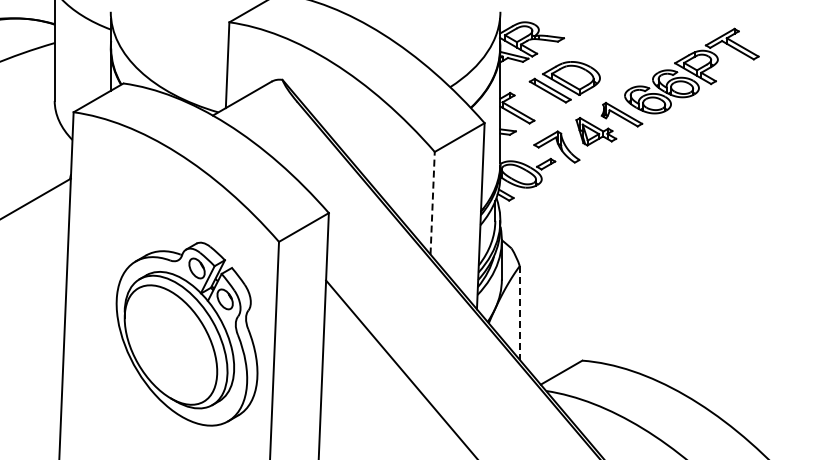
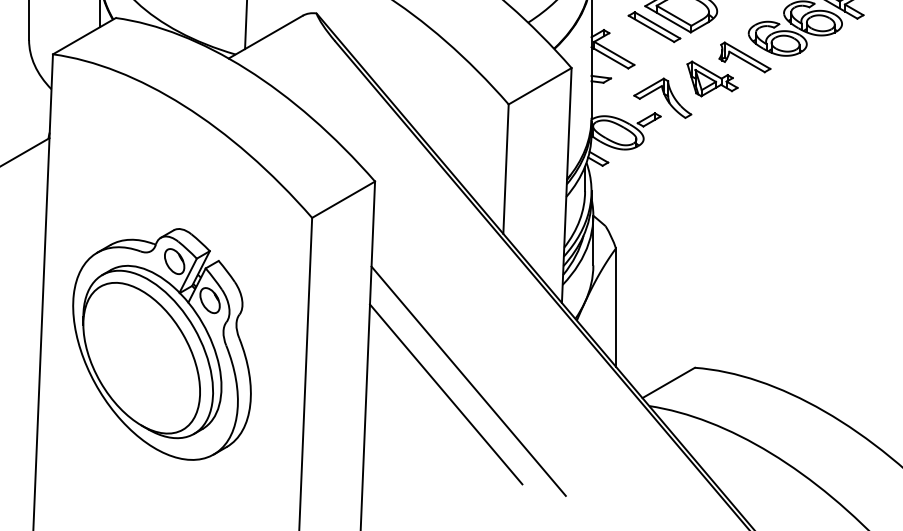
line: (432, 202) -> (505, 168), dashed -> solid
line: (519, 312) -> (615, 307), dashed -> solid
part: (186, 333) -> (161, 343), moved
line: (384, 381) -> (445, 394), added

